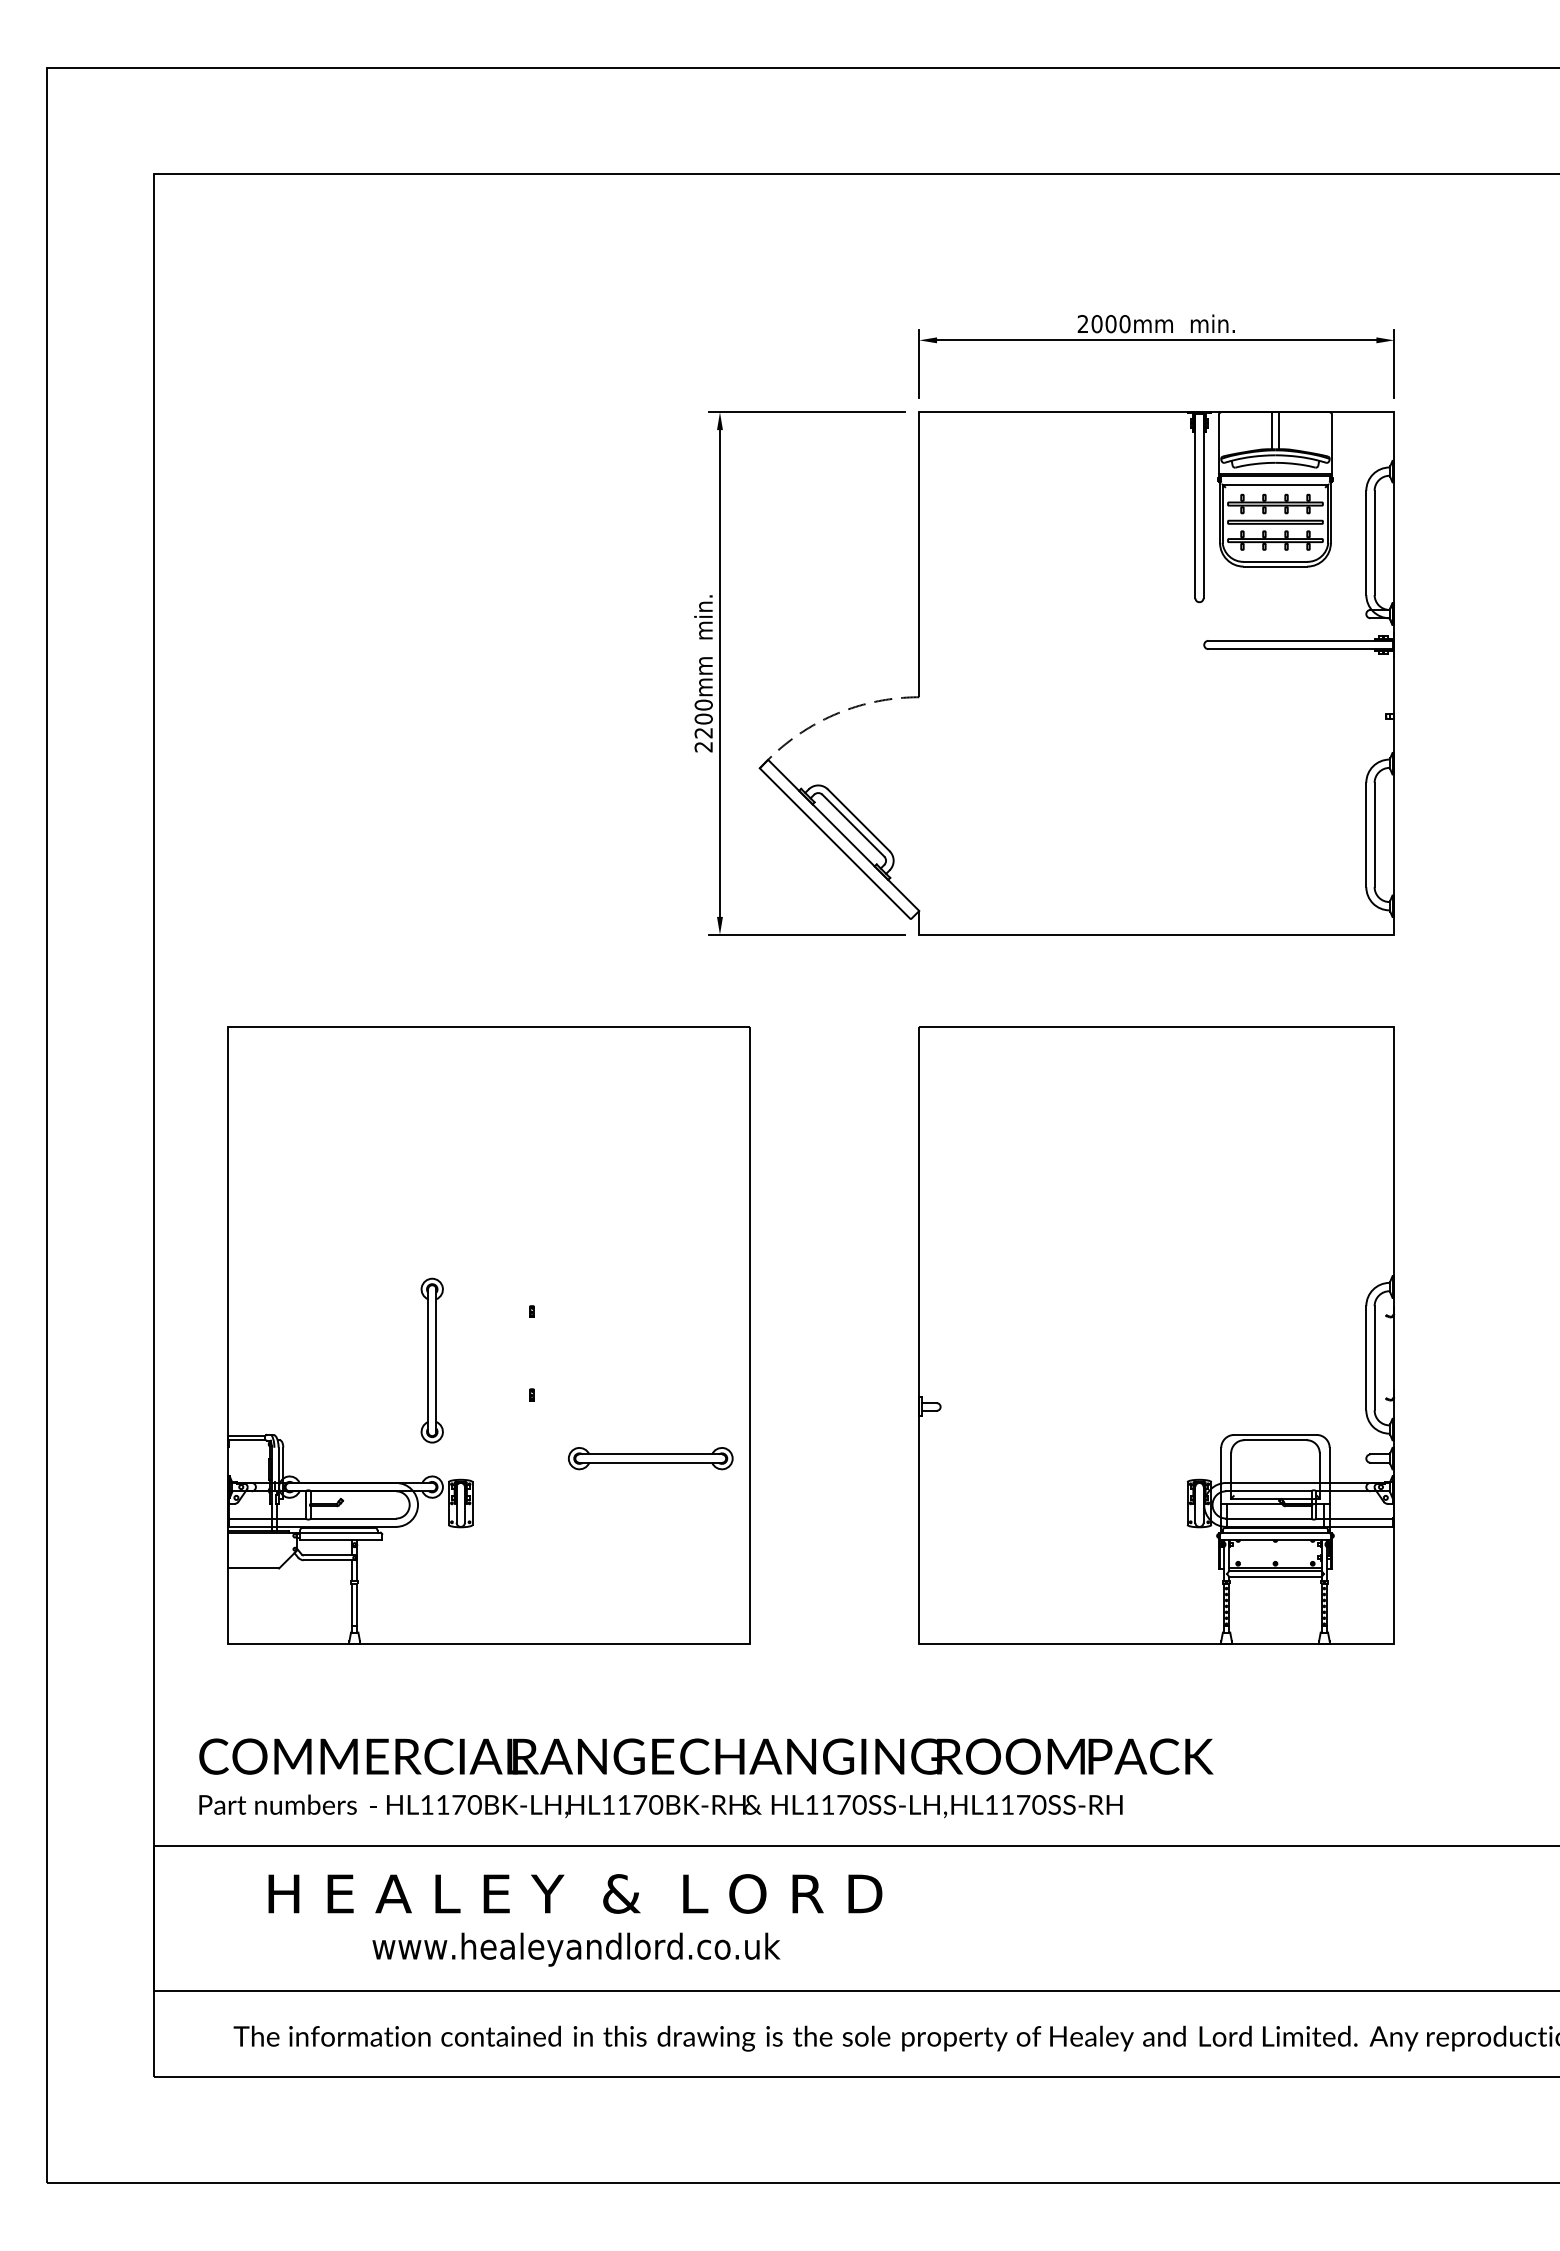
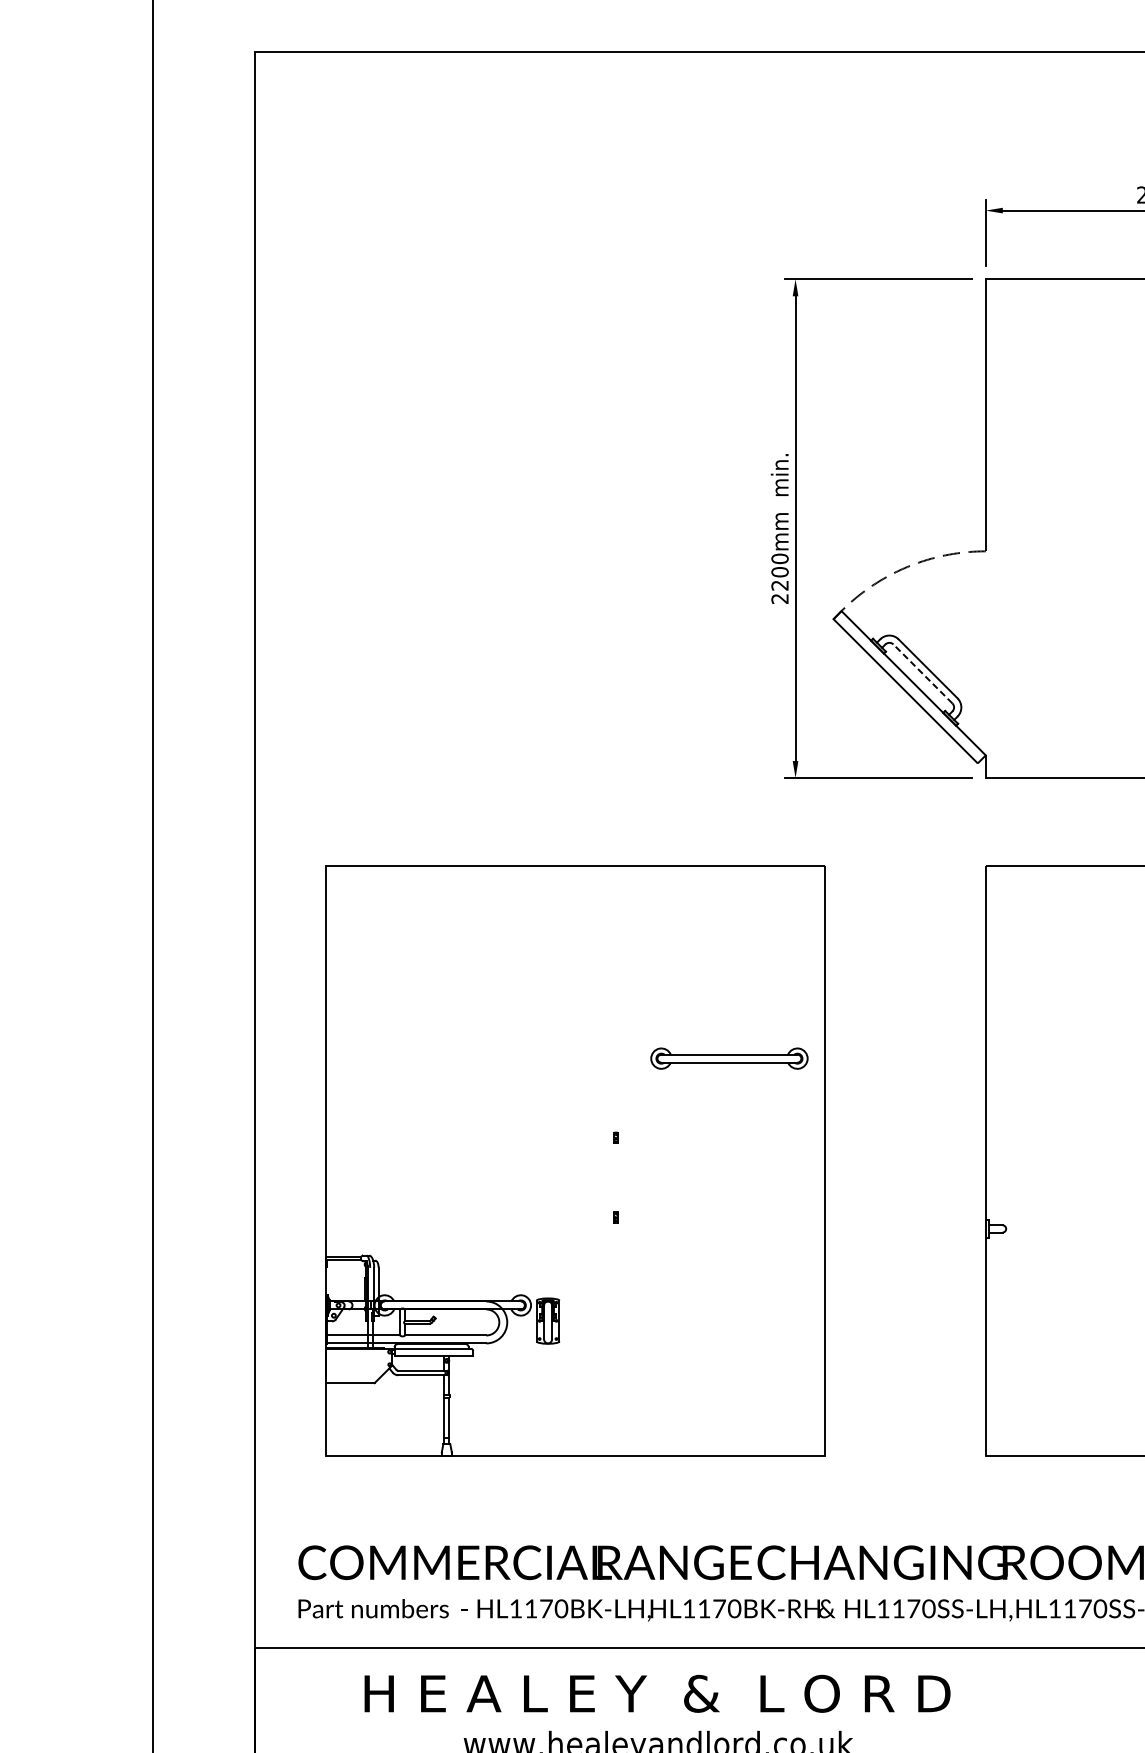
line: (853, 825) -> (923, 673), solid -> dashed
part: (431, 1360) -> (520, 1184), removed
part: (650, 1458) -> (729, 1058), moved

